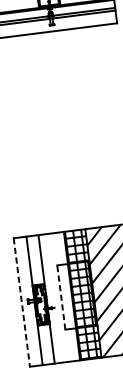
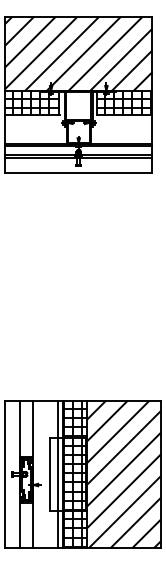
line: (68, 296) -> (58, 474), added
line: (61, 297) -> (50, 474), dashed -> solid
line: (22, 302) -> (5, 474), dashed -> solid

